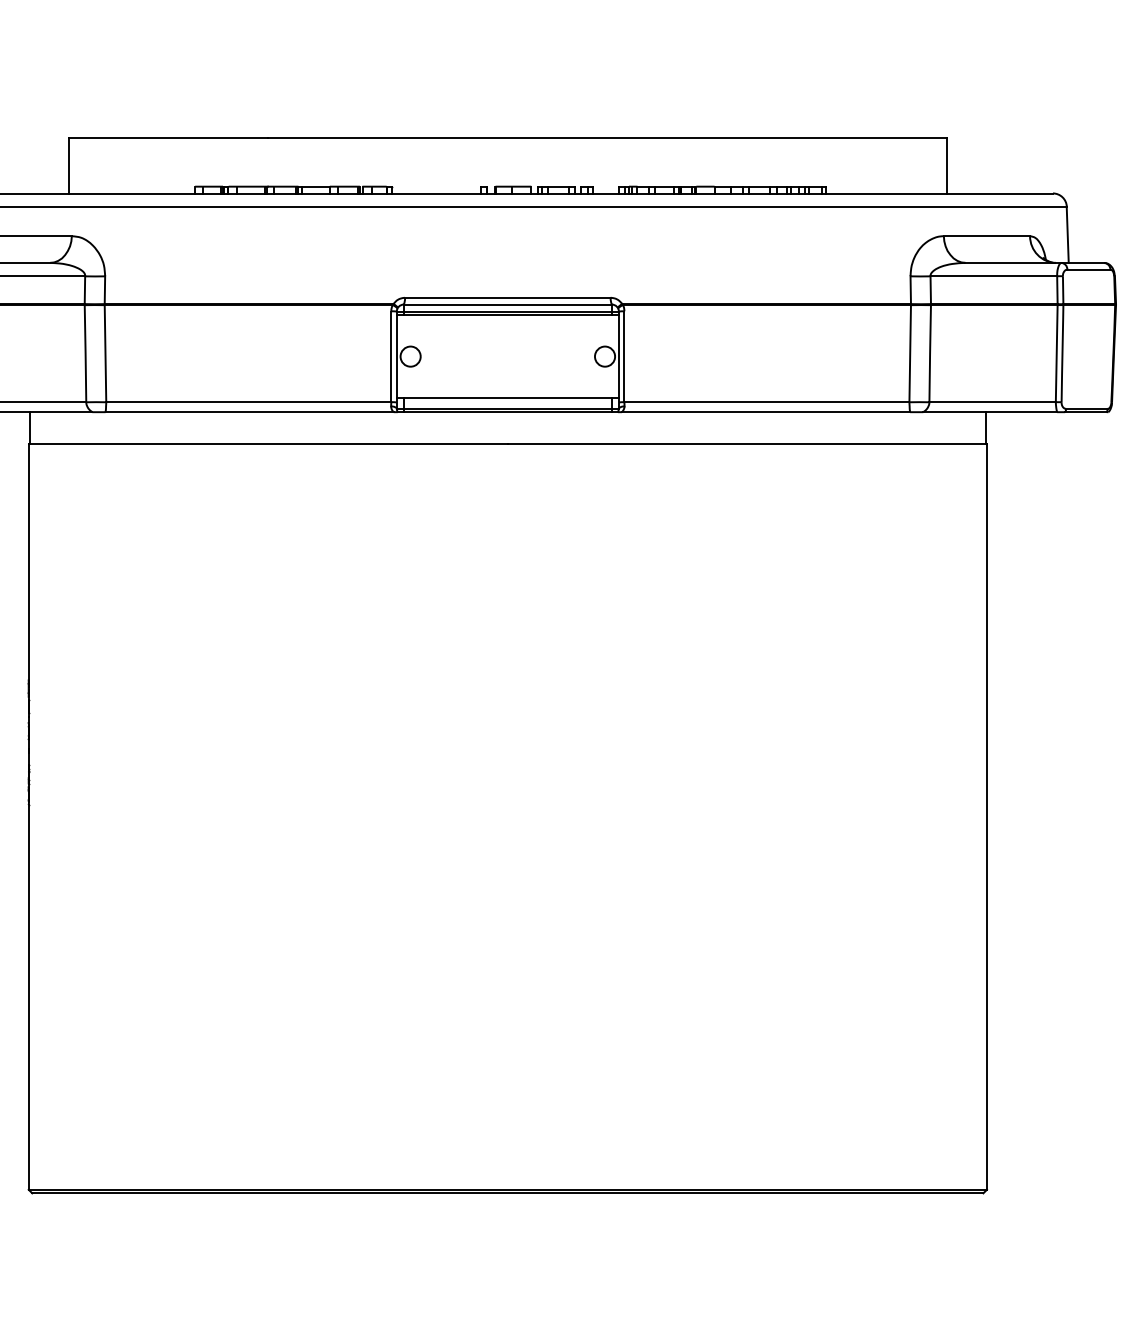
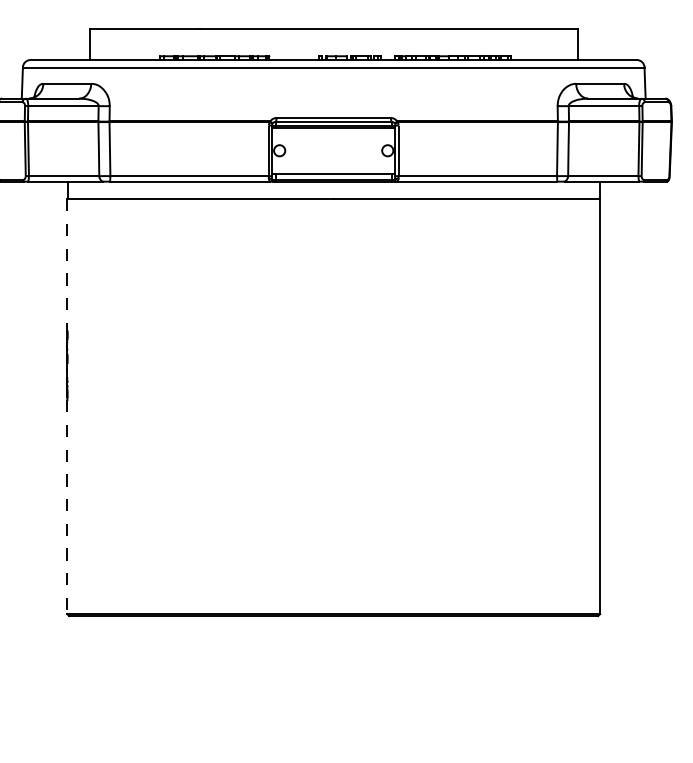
line: (29, 564) -> (67, 266), solid -> dashed
line: (29, 998) -> (67, 507), solid -> dashed

